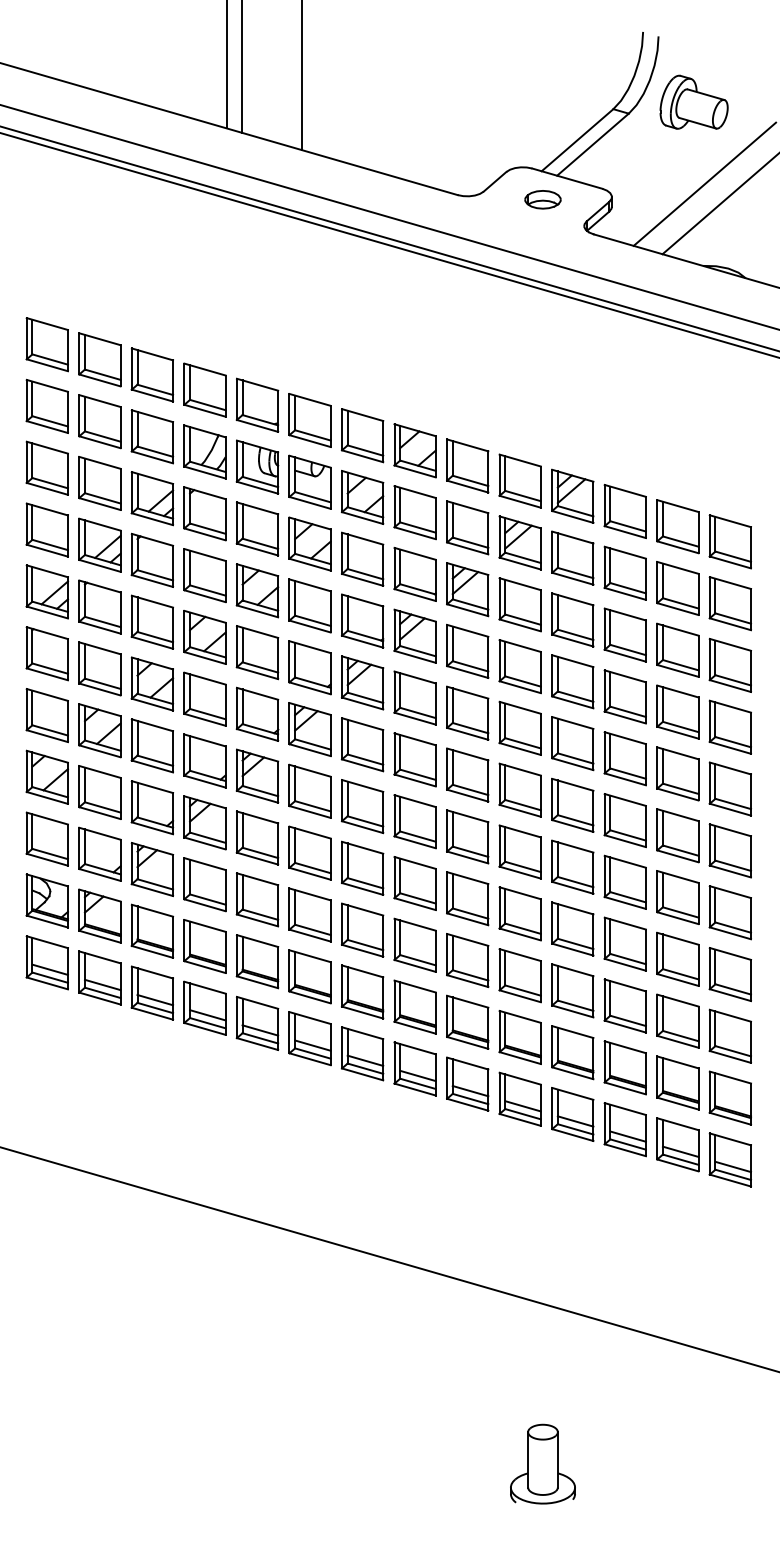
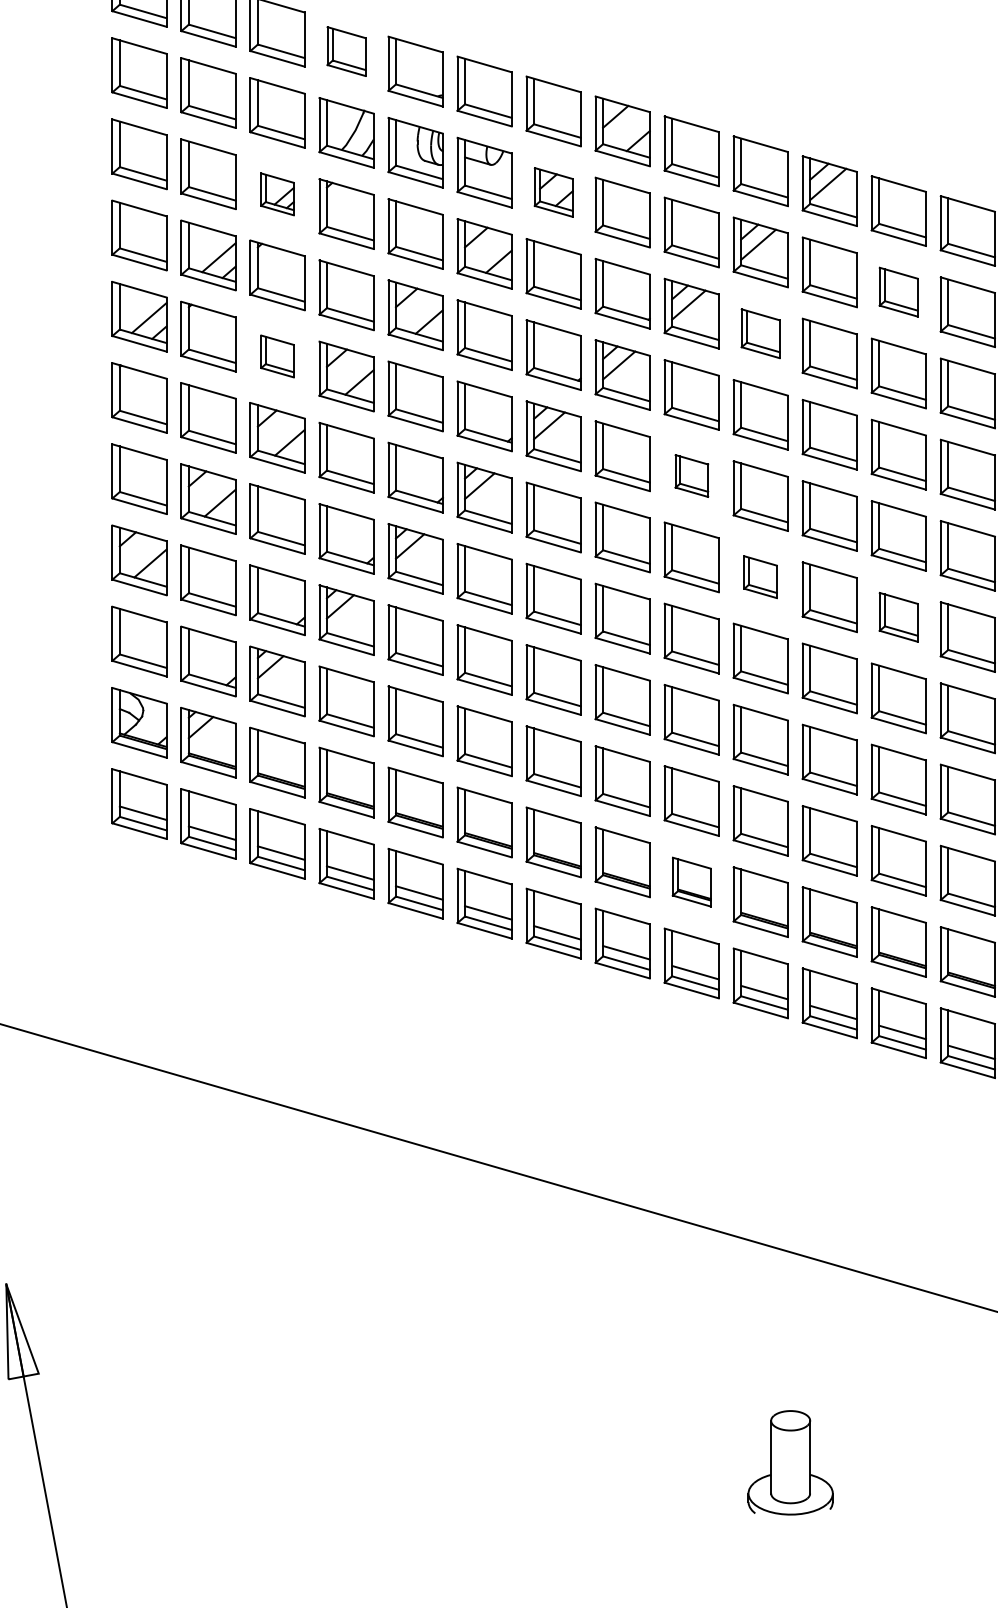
part: (204, 389) -> (345, 50), size x0.7
part: (362, 496) -> (553, 191), size x0.7
part: (152, 498) -> (277, 194), size x0.6
part: (624, 572) -> (897, 291), size x0.7
part: (519, 604) -> (759, 333), size x0.7
part: (152, 621) -> (277, 355), size x0.6
part: (467, 712) -> (691, 475), size x0.6
part: (519, 789) -> (759, 576), size x0.6
part: (624, 820) -> (897, 617), size x0.7
part: (467, 1021) -> (691, 881), size x0.7

